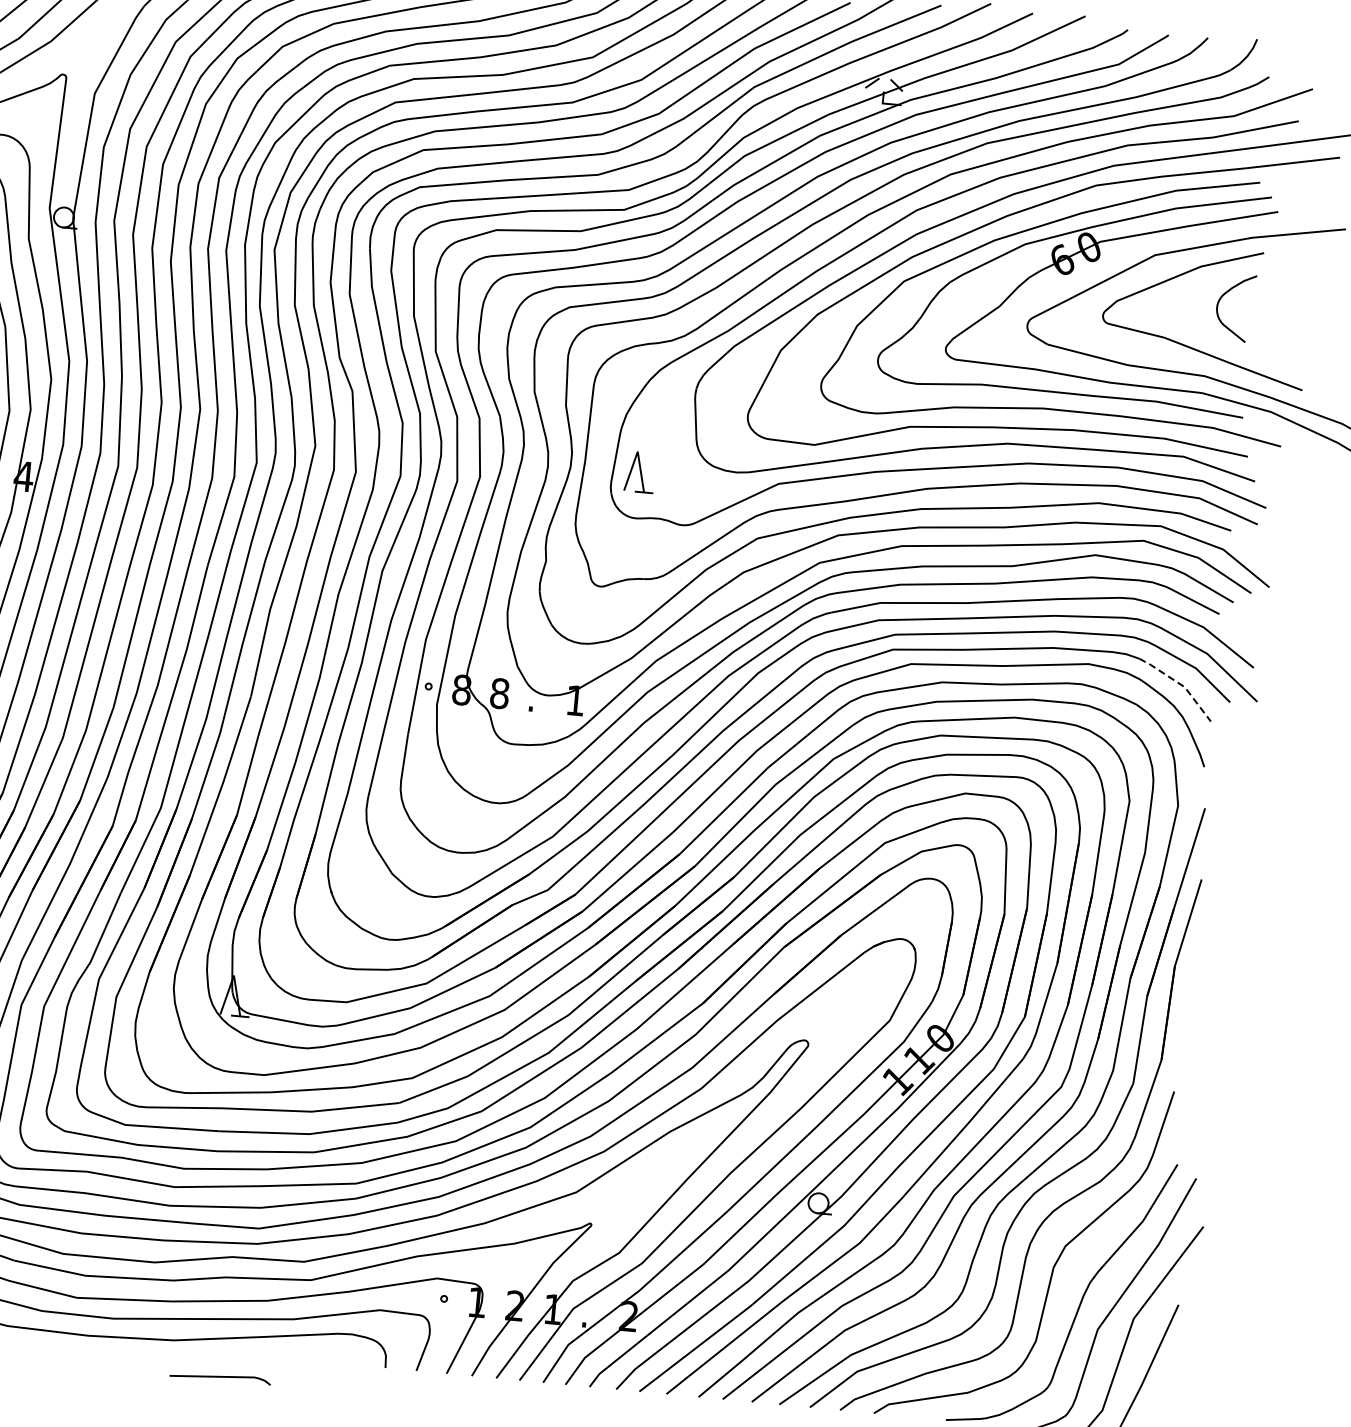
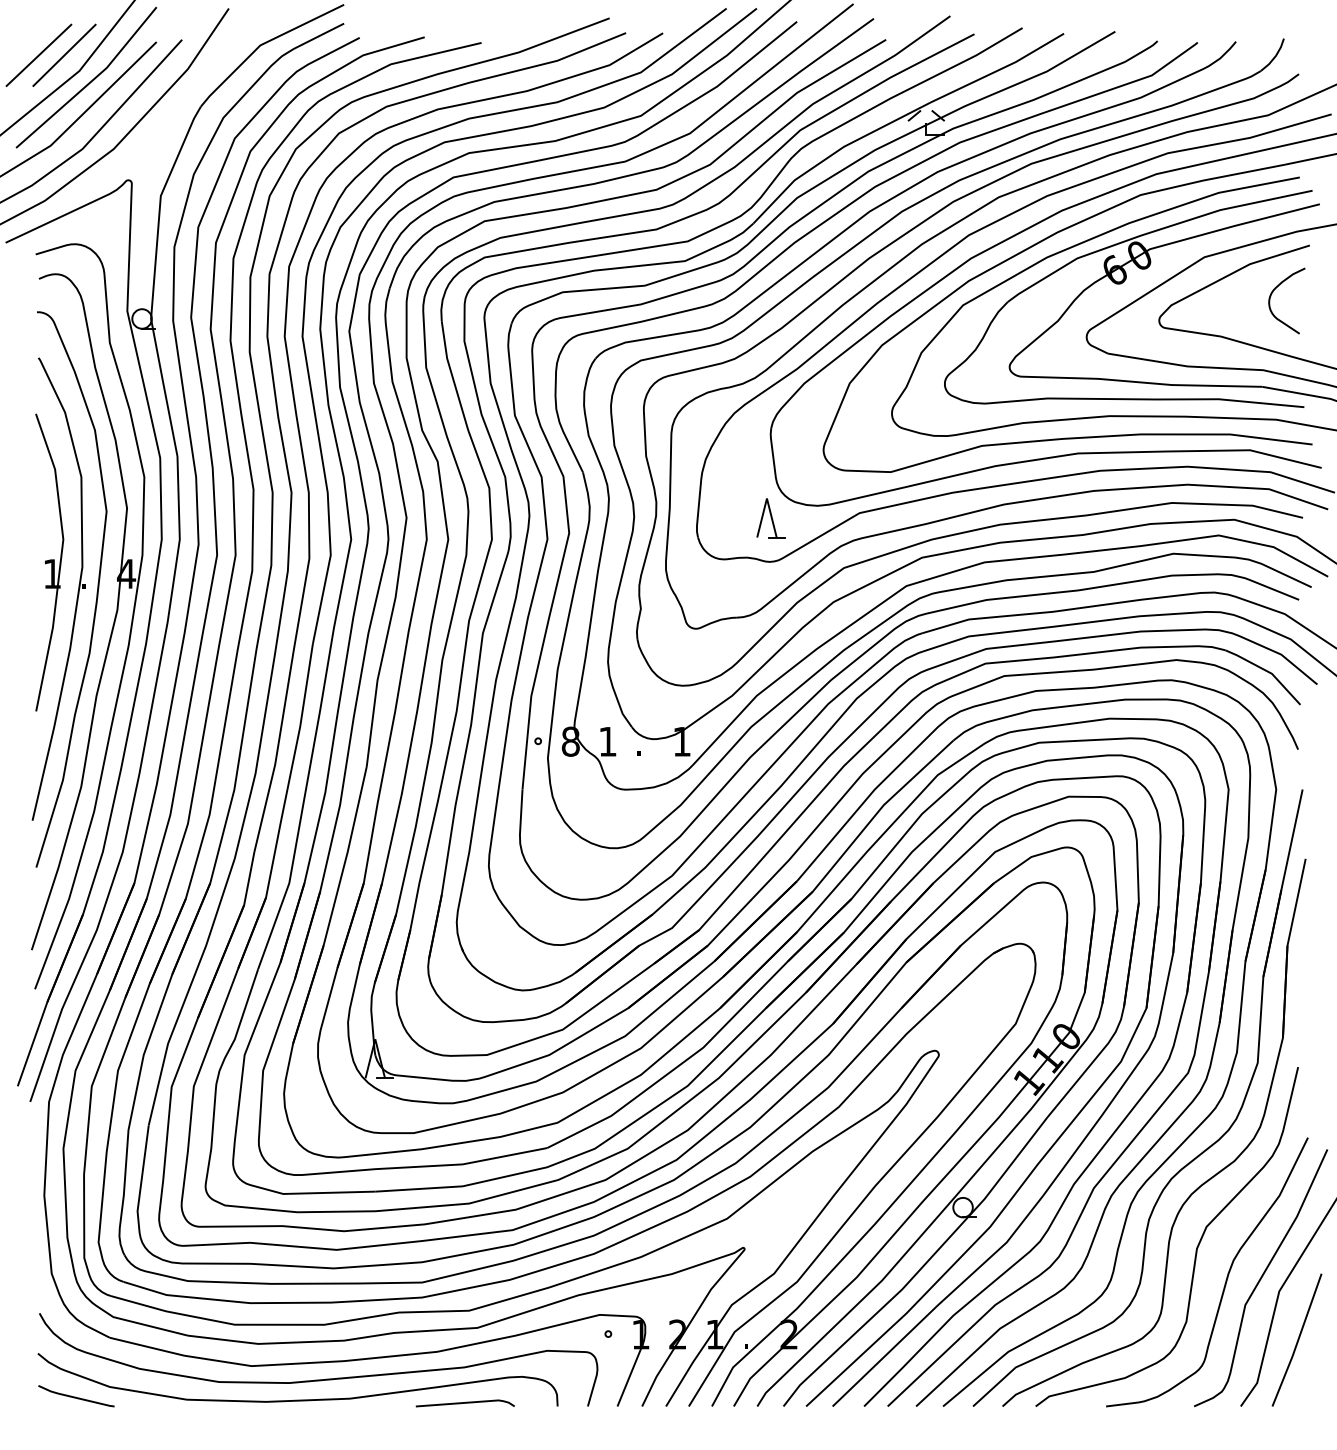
part: (639, 472) -> (770, 518), moved
line: (1180, 684) -> (1267, 671), dashed -> solid
text: (499, 693) -> (607, 741), 8 -> 1
line: (219, 1377) -> (464, 1403), moved

